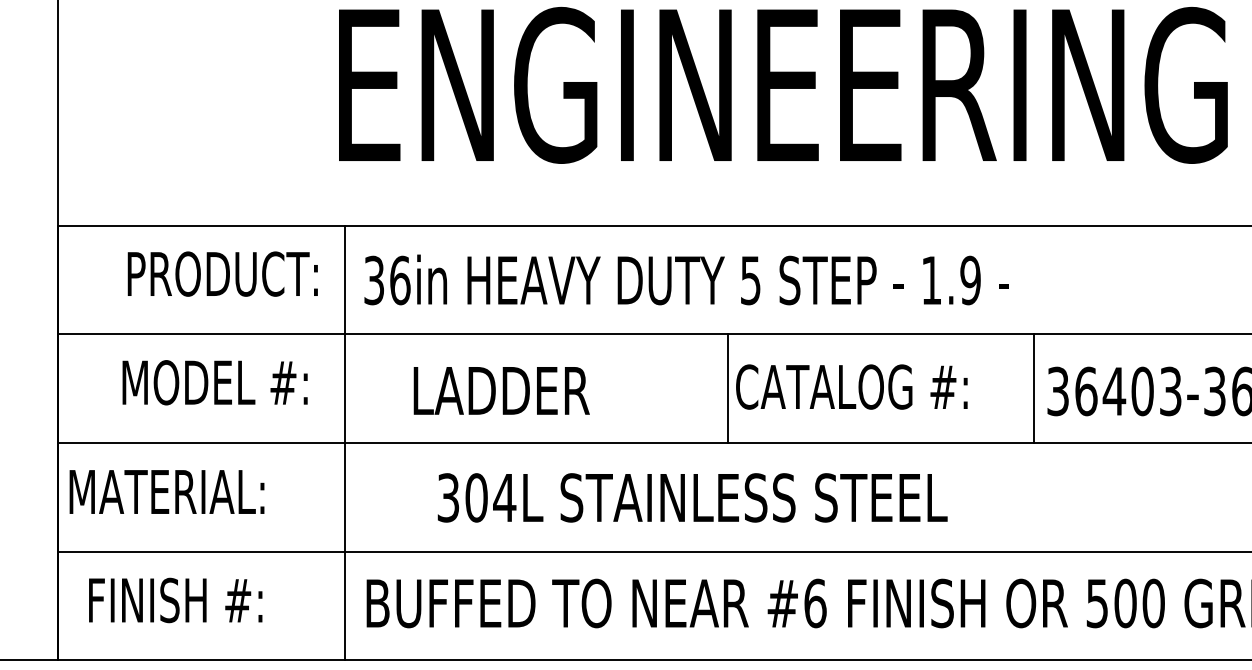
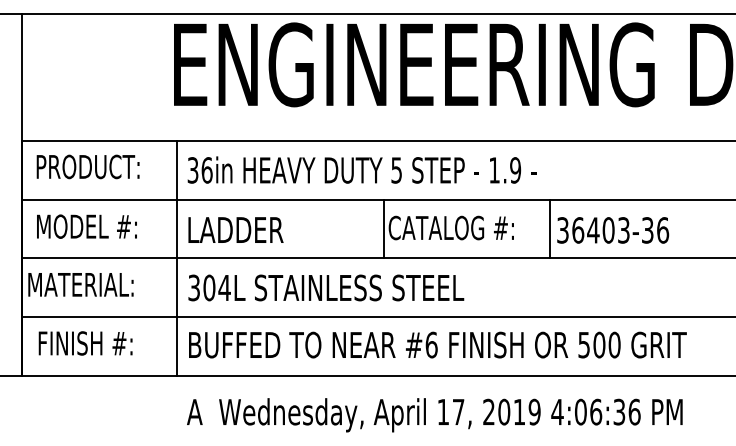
text: (221, 273) -> (87, 166), moved
text: (214, 382) -> (86, 226), moved
text: (500, 389) -> (235, 229), moved
text: (693, 497) -> (326, 287), moved

